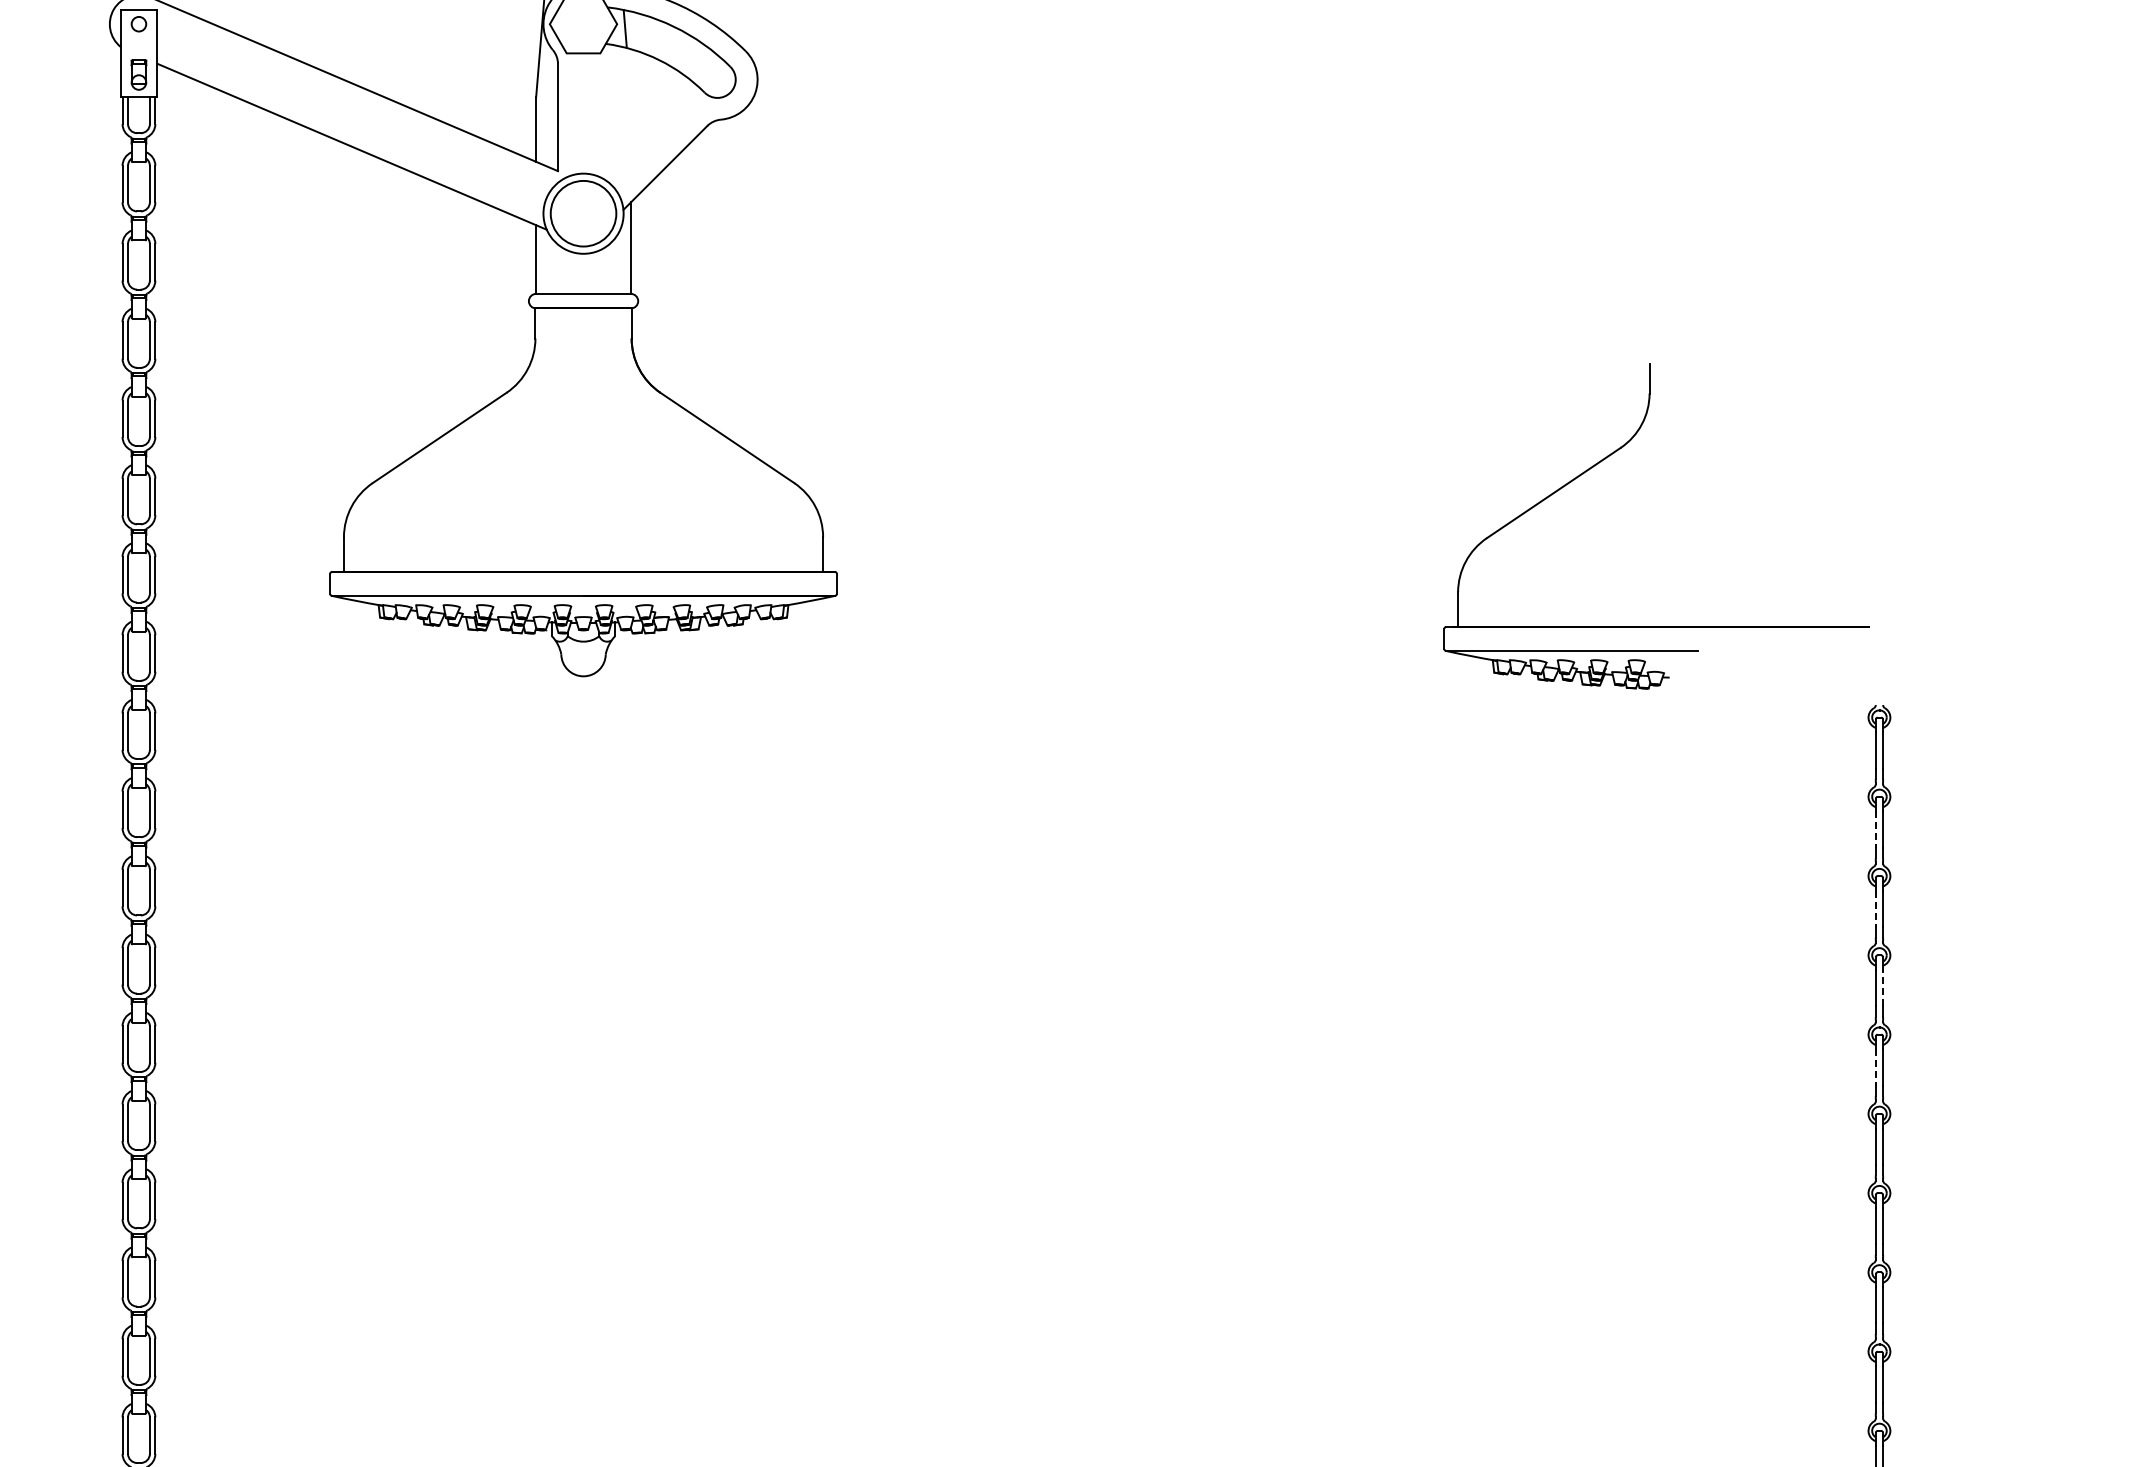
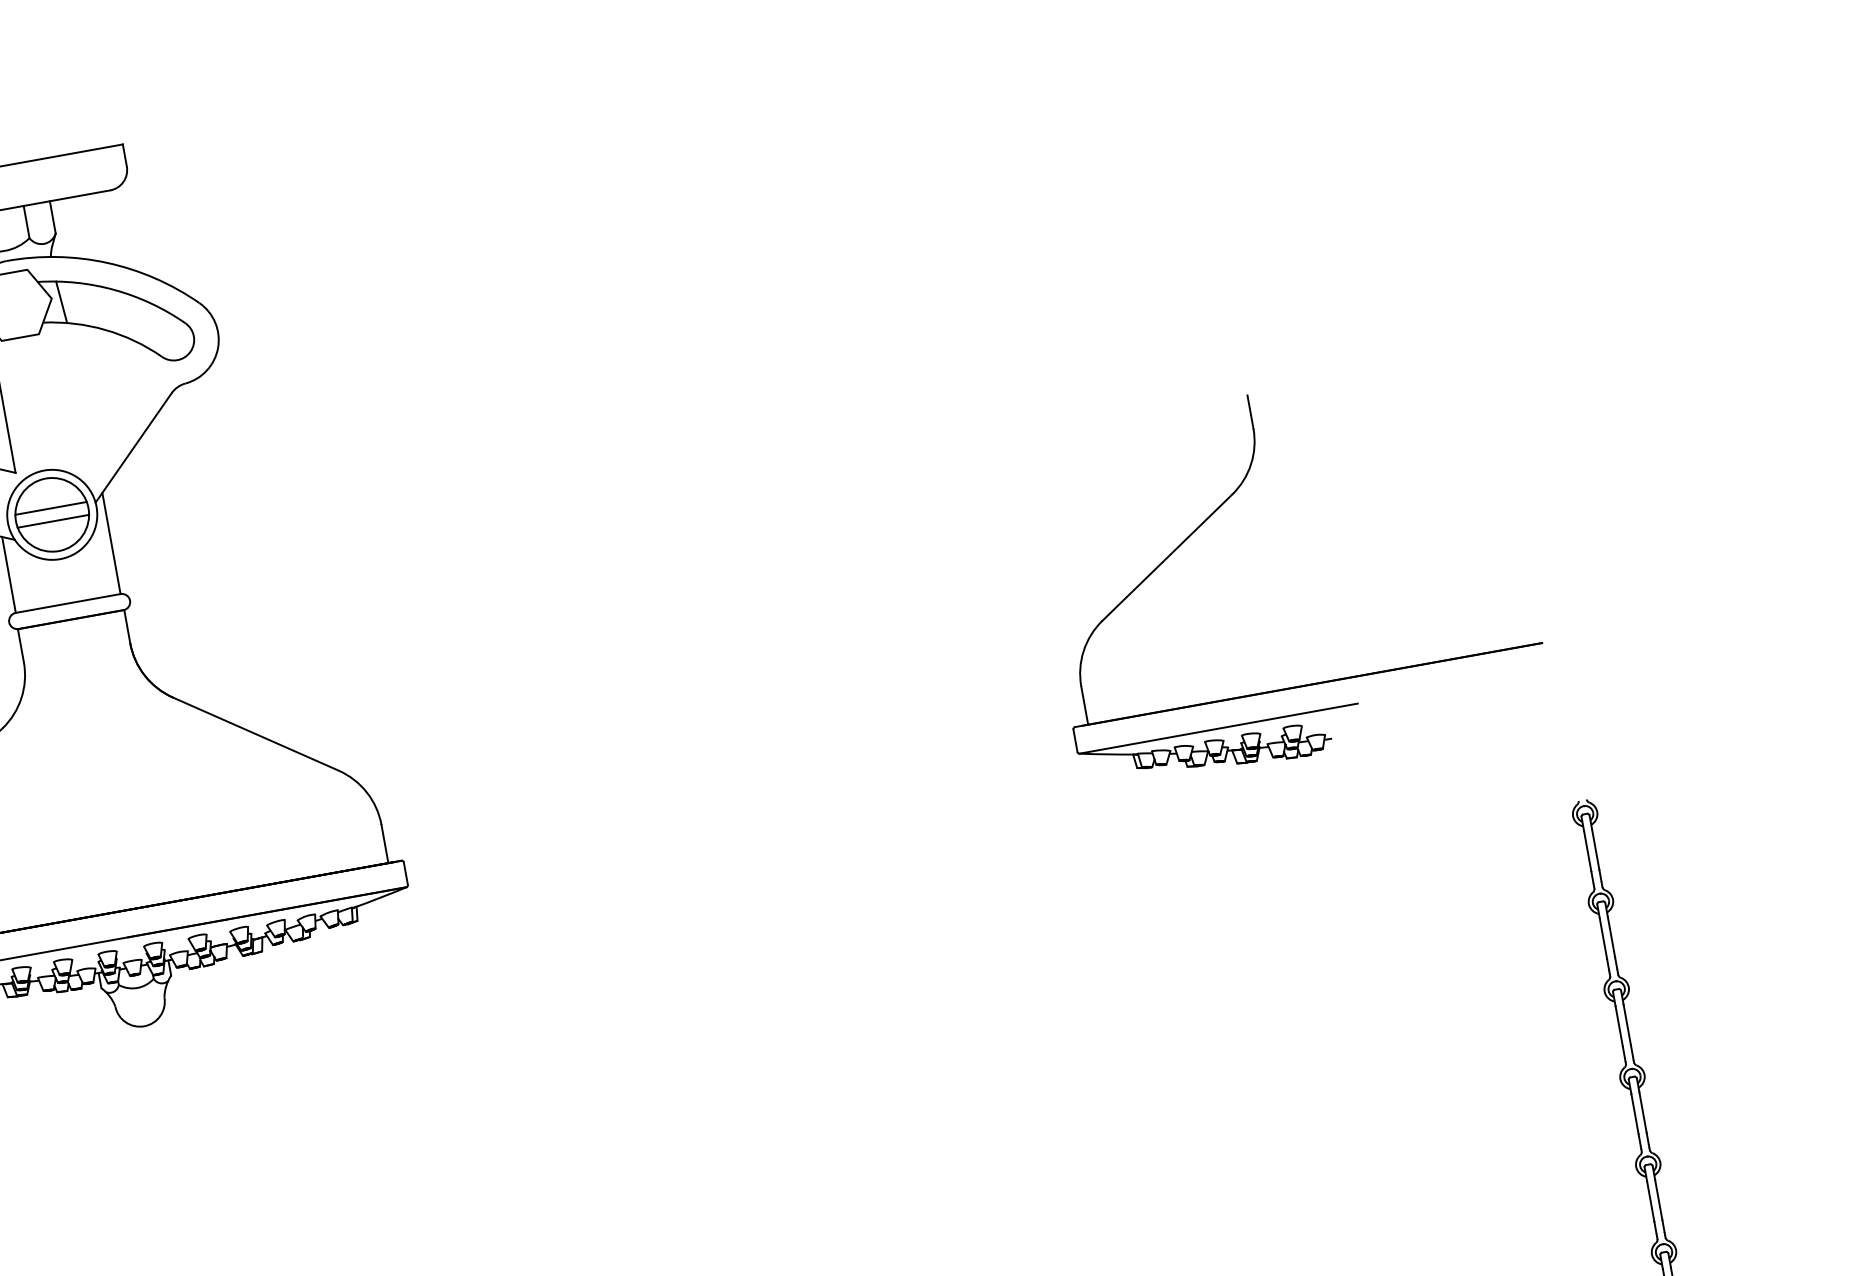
line: (583, 207) -> (50, 507), added
line: (583, 219) -> (53, 521), added
part: (1608, 457) -> (1220, 507), moved
line: (1875, 830) -> (1603, 939), dashed -> solid
line: (1875, 909) -> (1618, 1027), dashed -> solid
line: (1883, 987) -> (1643, 1111), dashed -> solid
line: (1875, 1067) -> (1650, 1201), dashed -> solid

